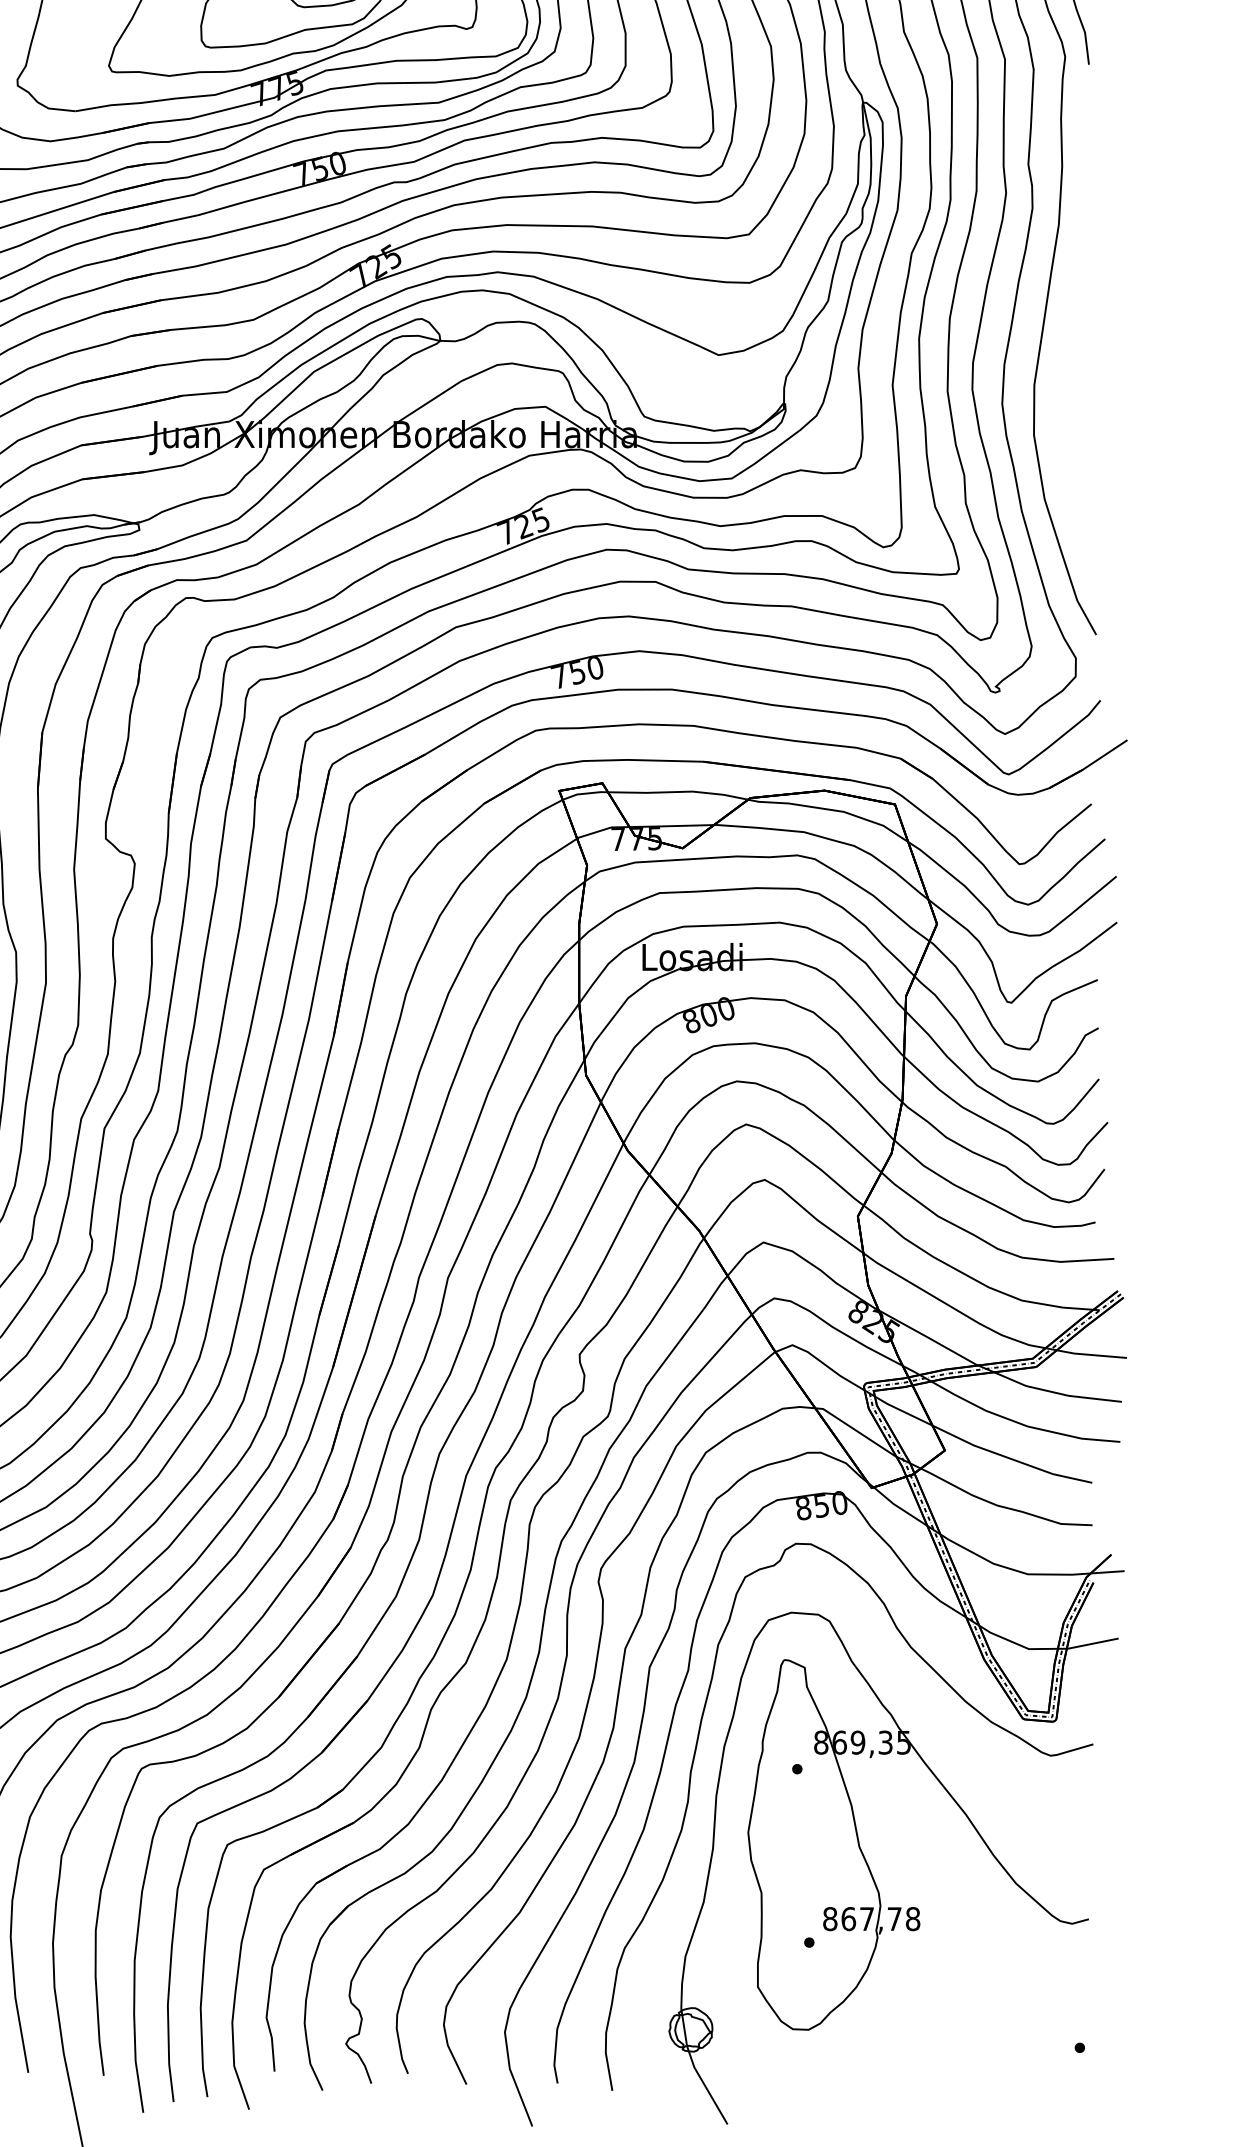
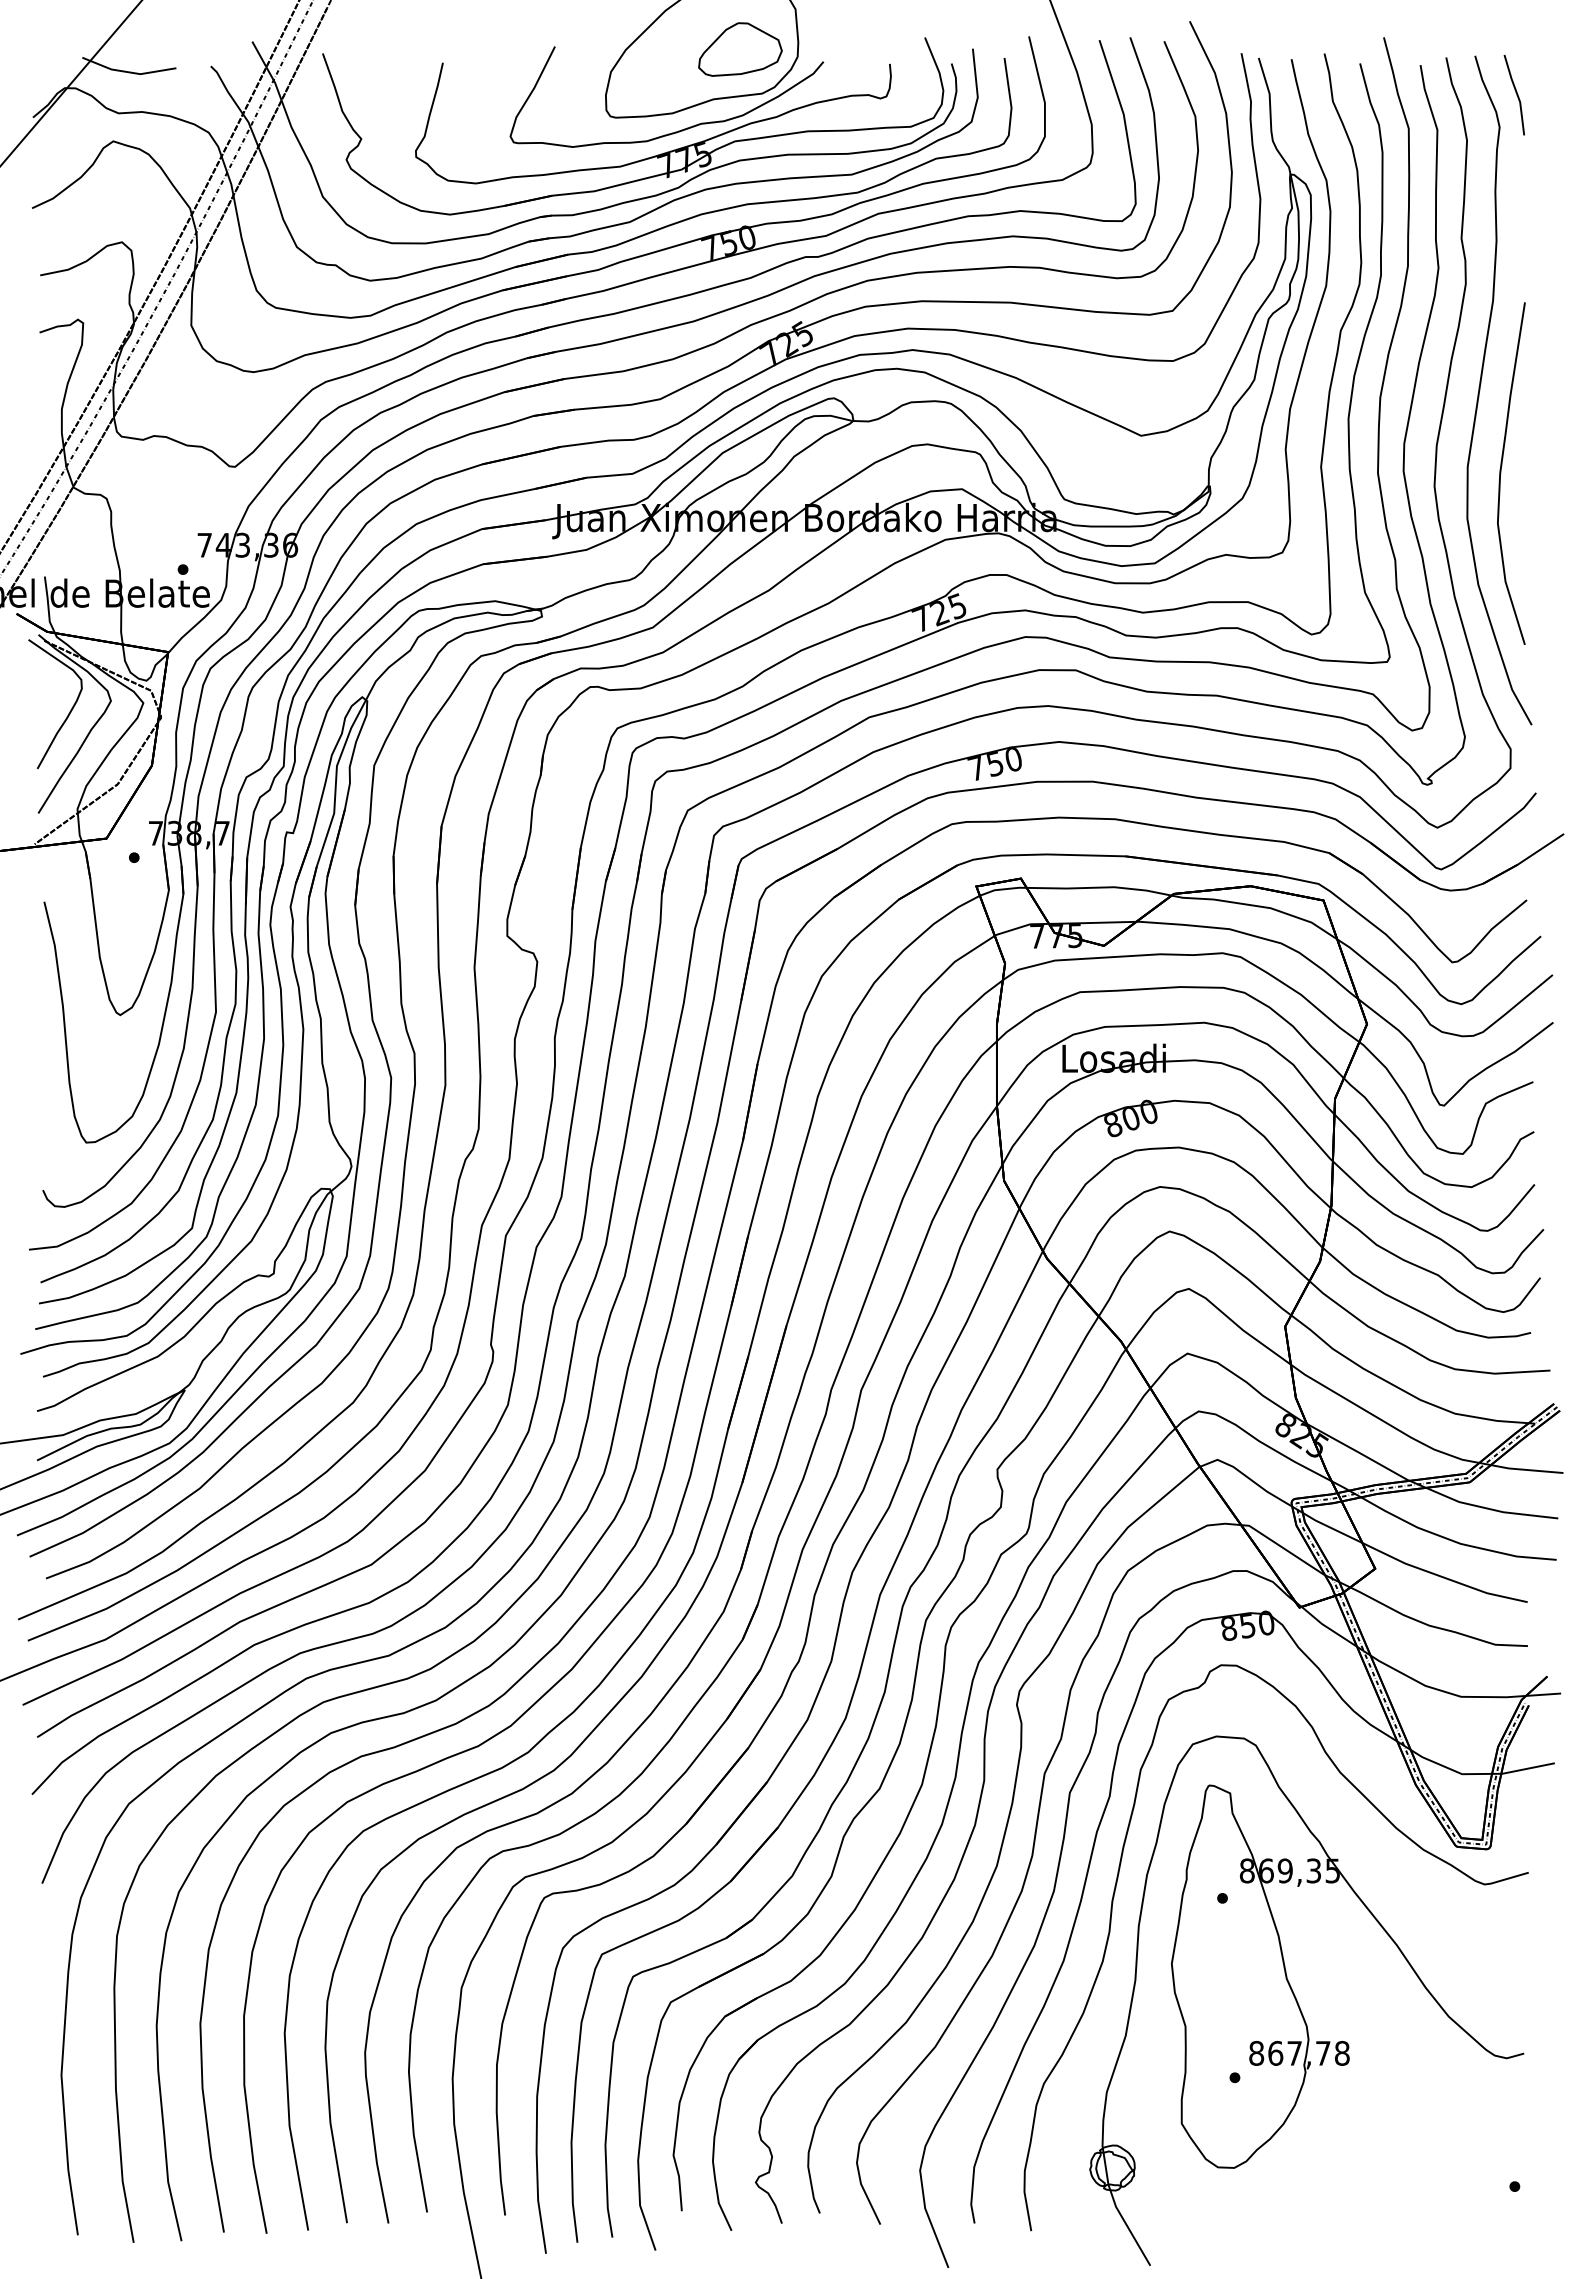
curve: (1067, 391) -> (1501, 473), added

